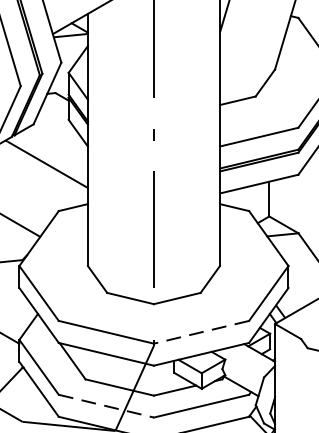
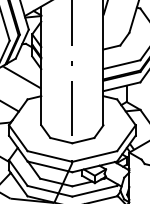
line: (200, 332) -> (94, 156), dashed -> solid
line: (107, 406) -> (50, 191), dashed -> solid

